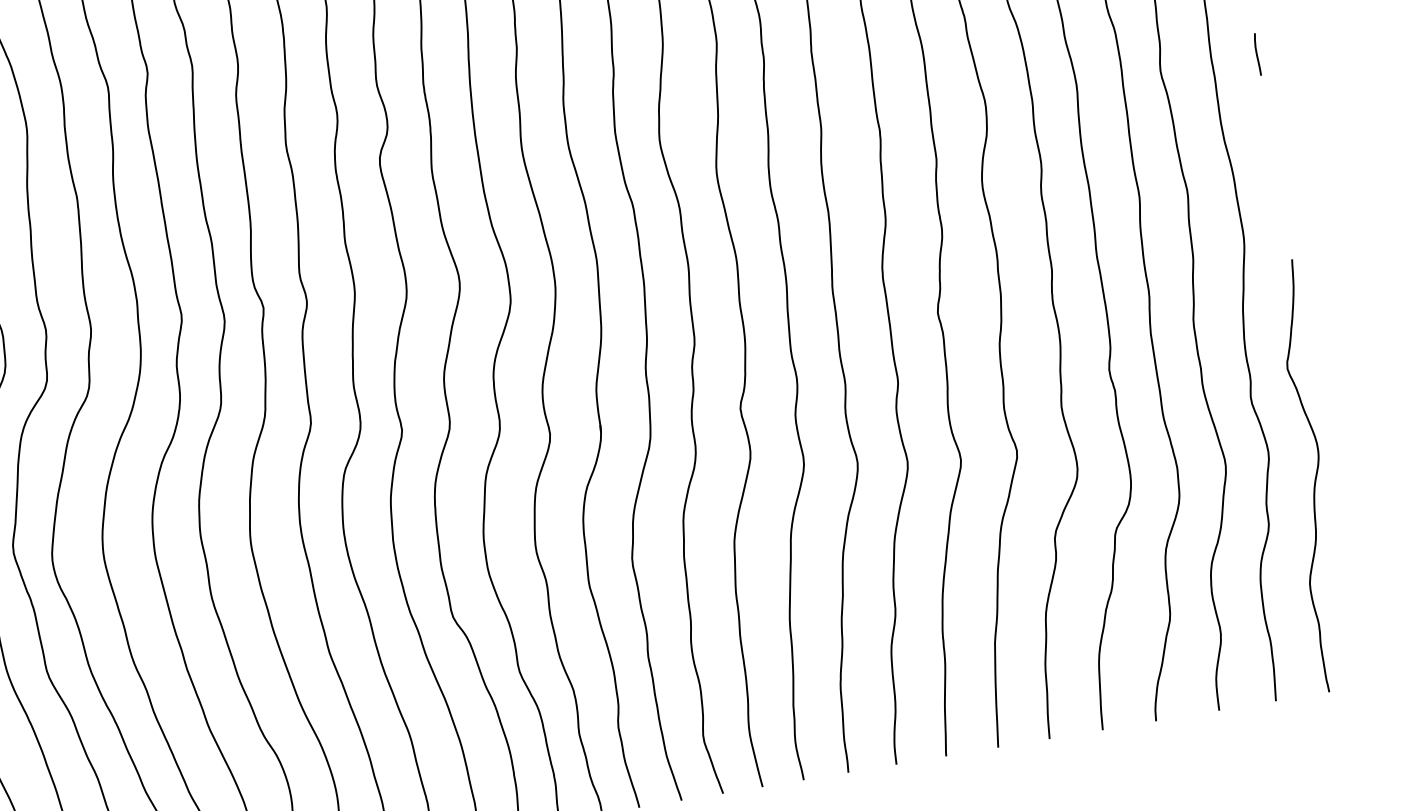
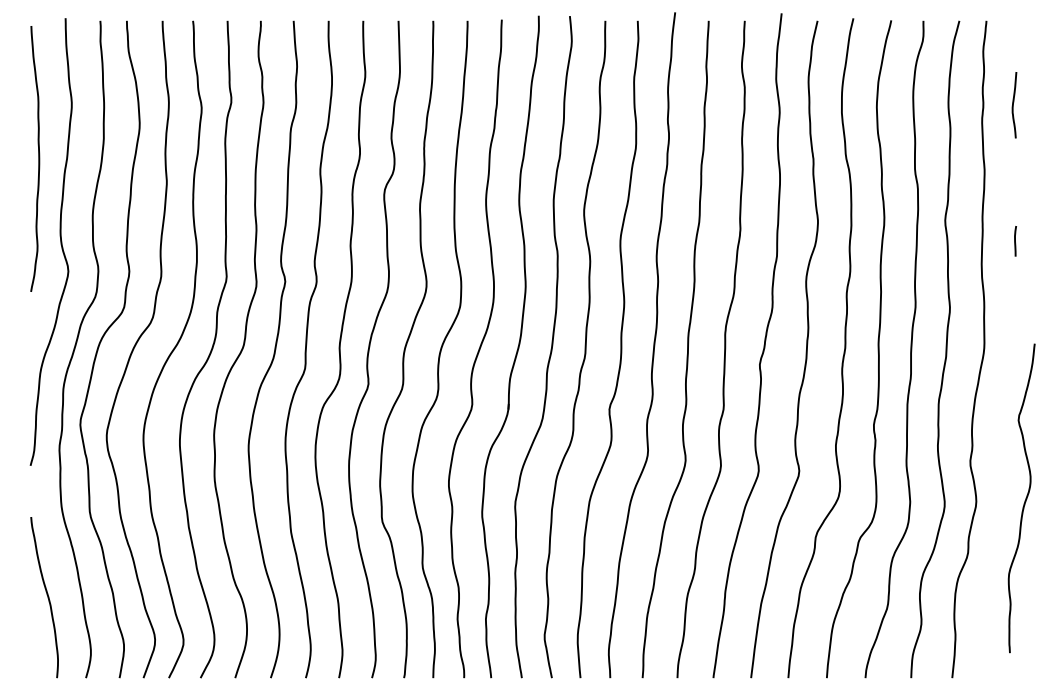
line: (1257, 54) -> (1015, 241), moved
curve: (1314, 478) -> (1024, 500), moved

